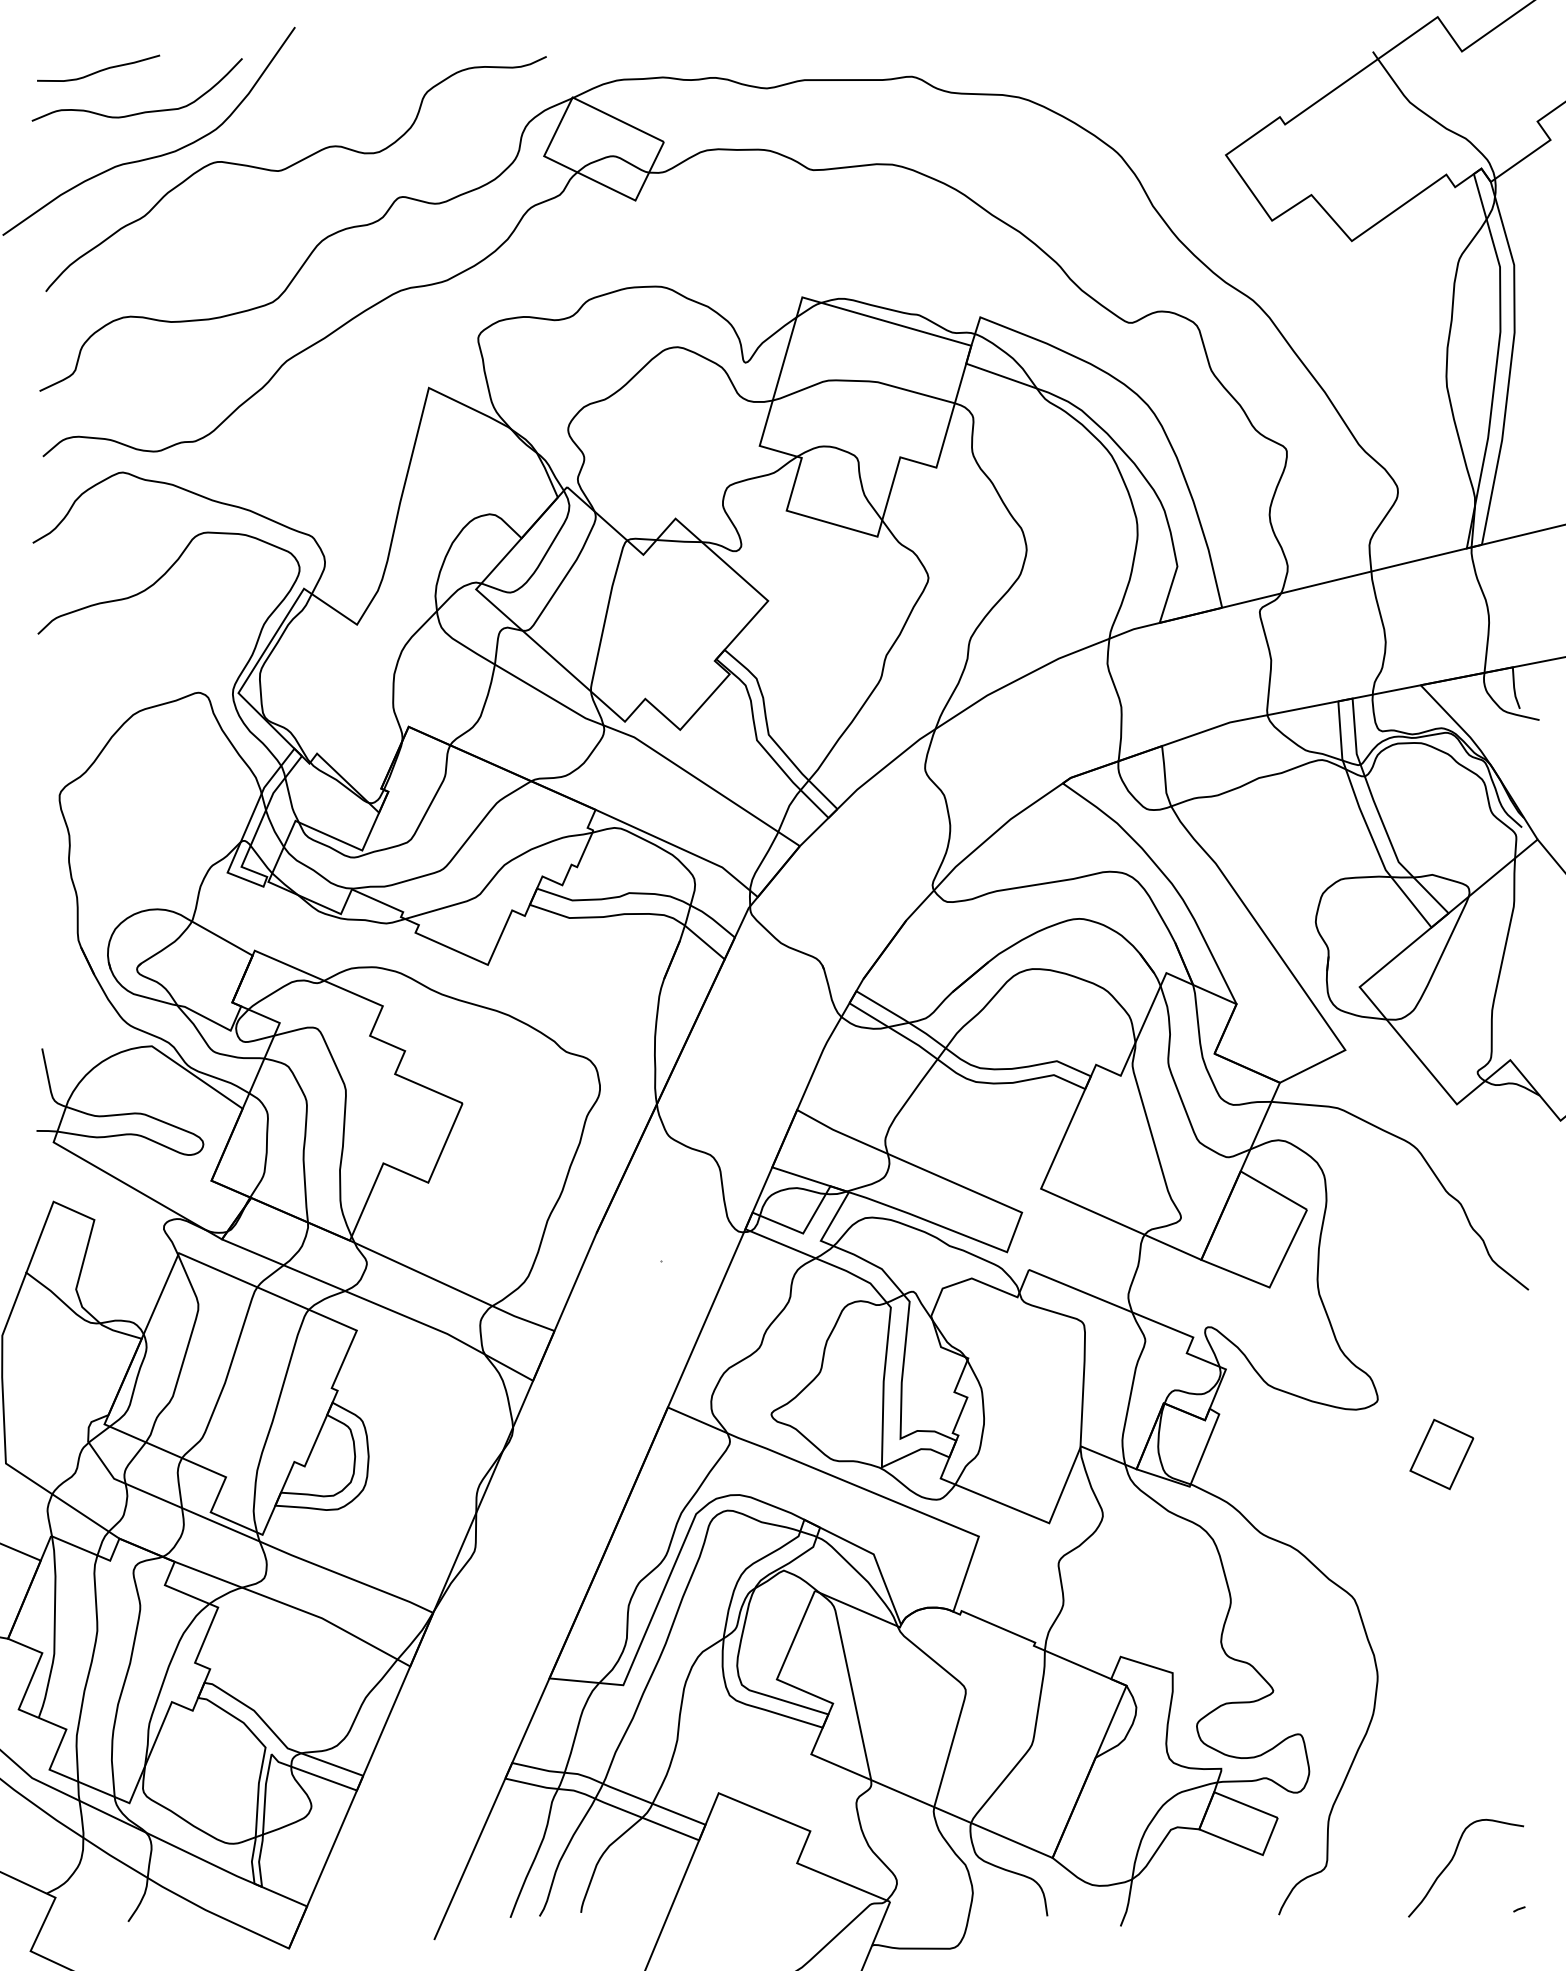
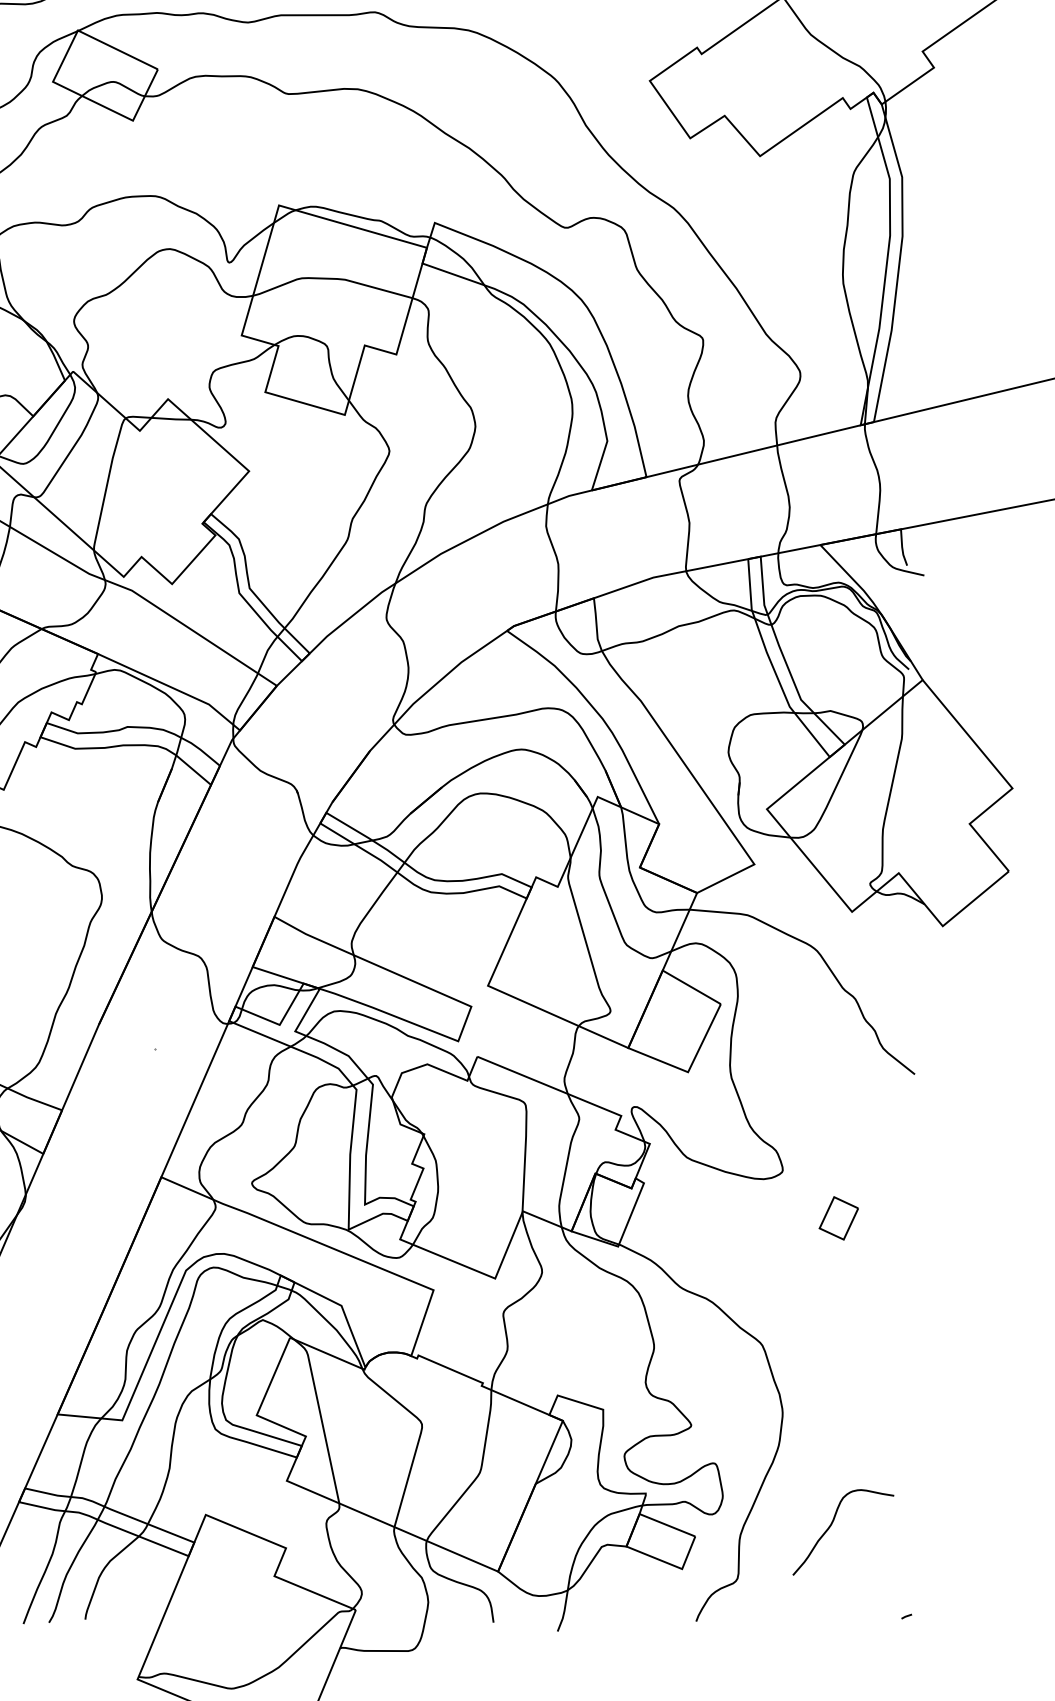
part: (1441, 1454) -> (838, 1218), size x0.7
curve: (1452, 1860) -> (831, 1525), moved

